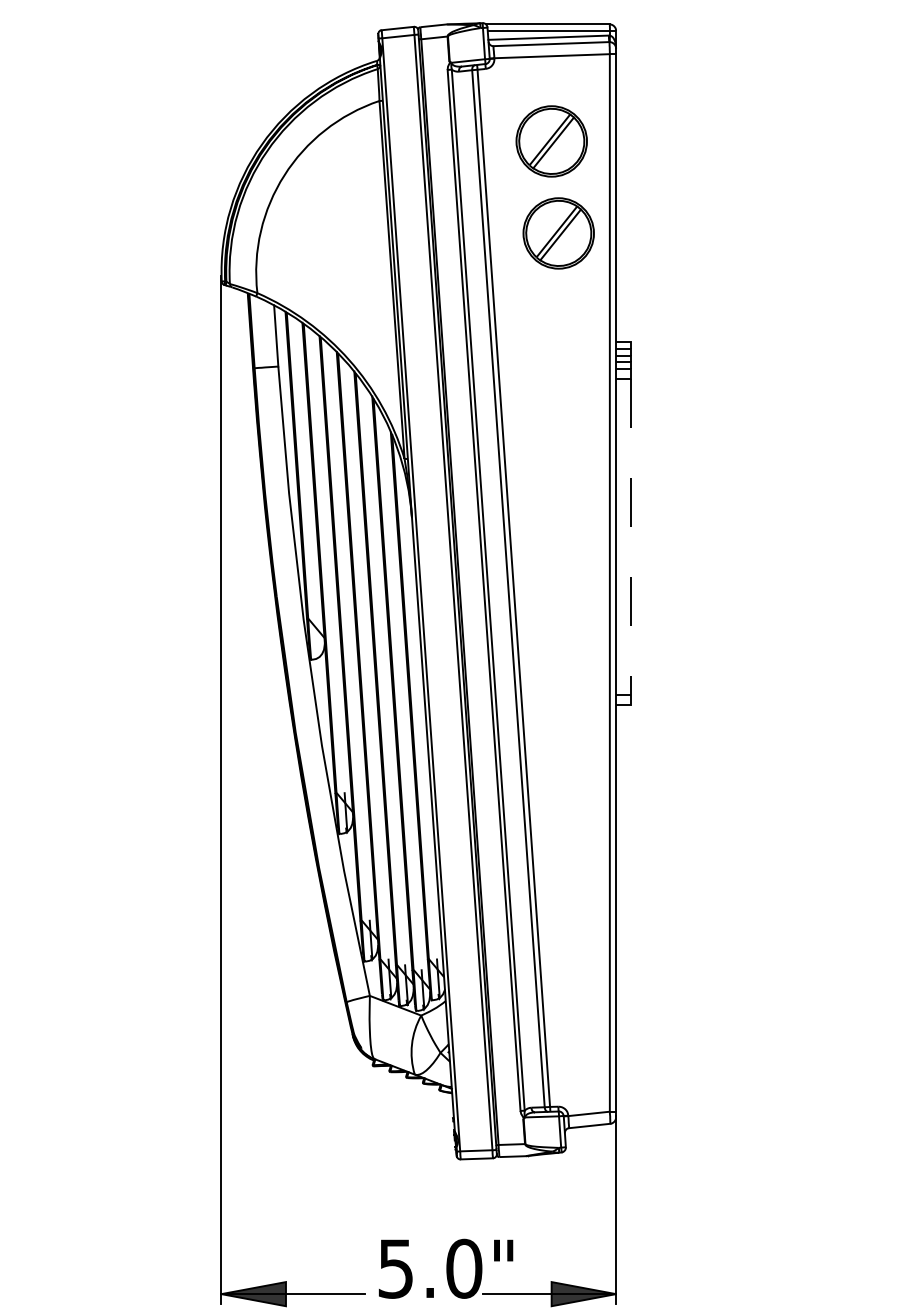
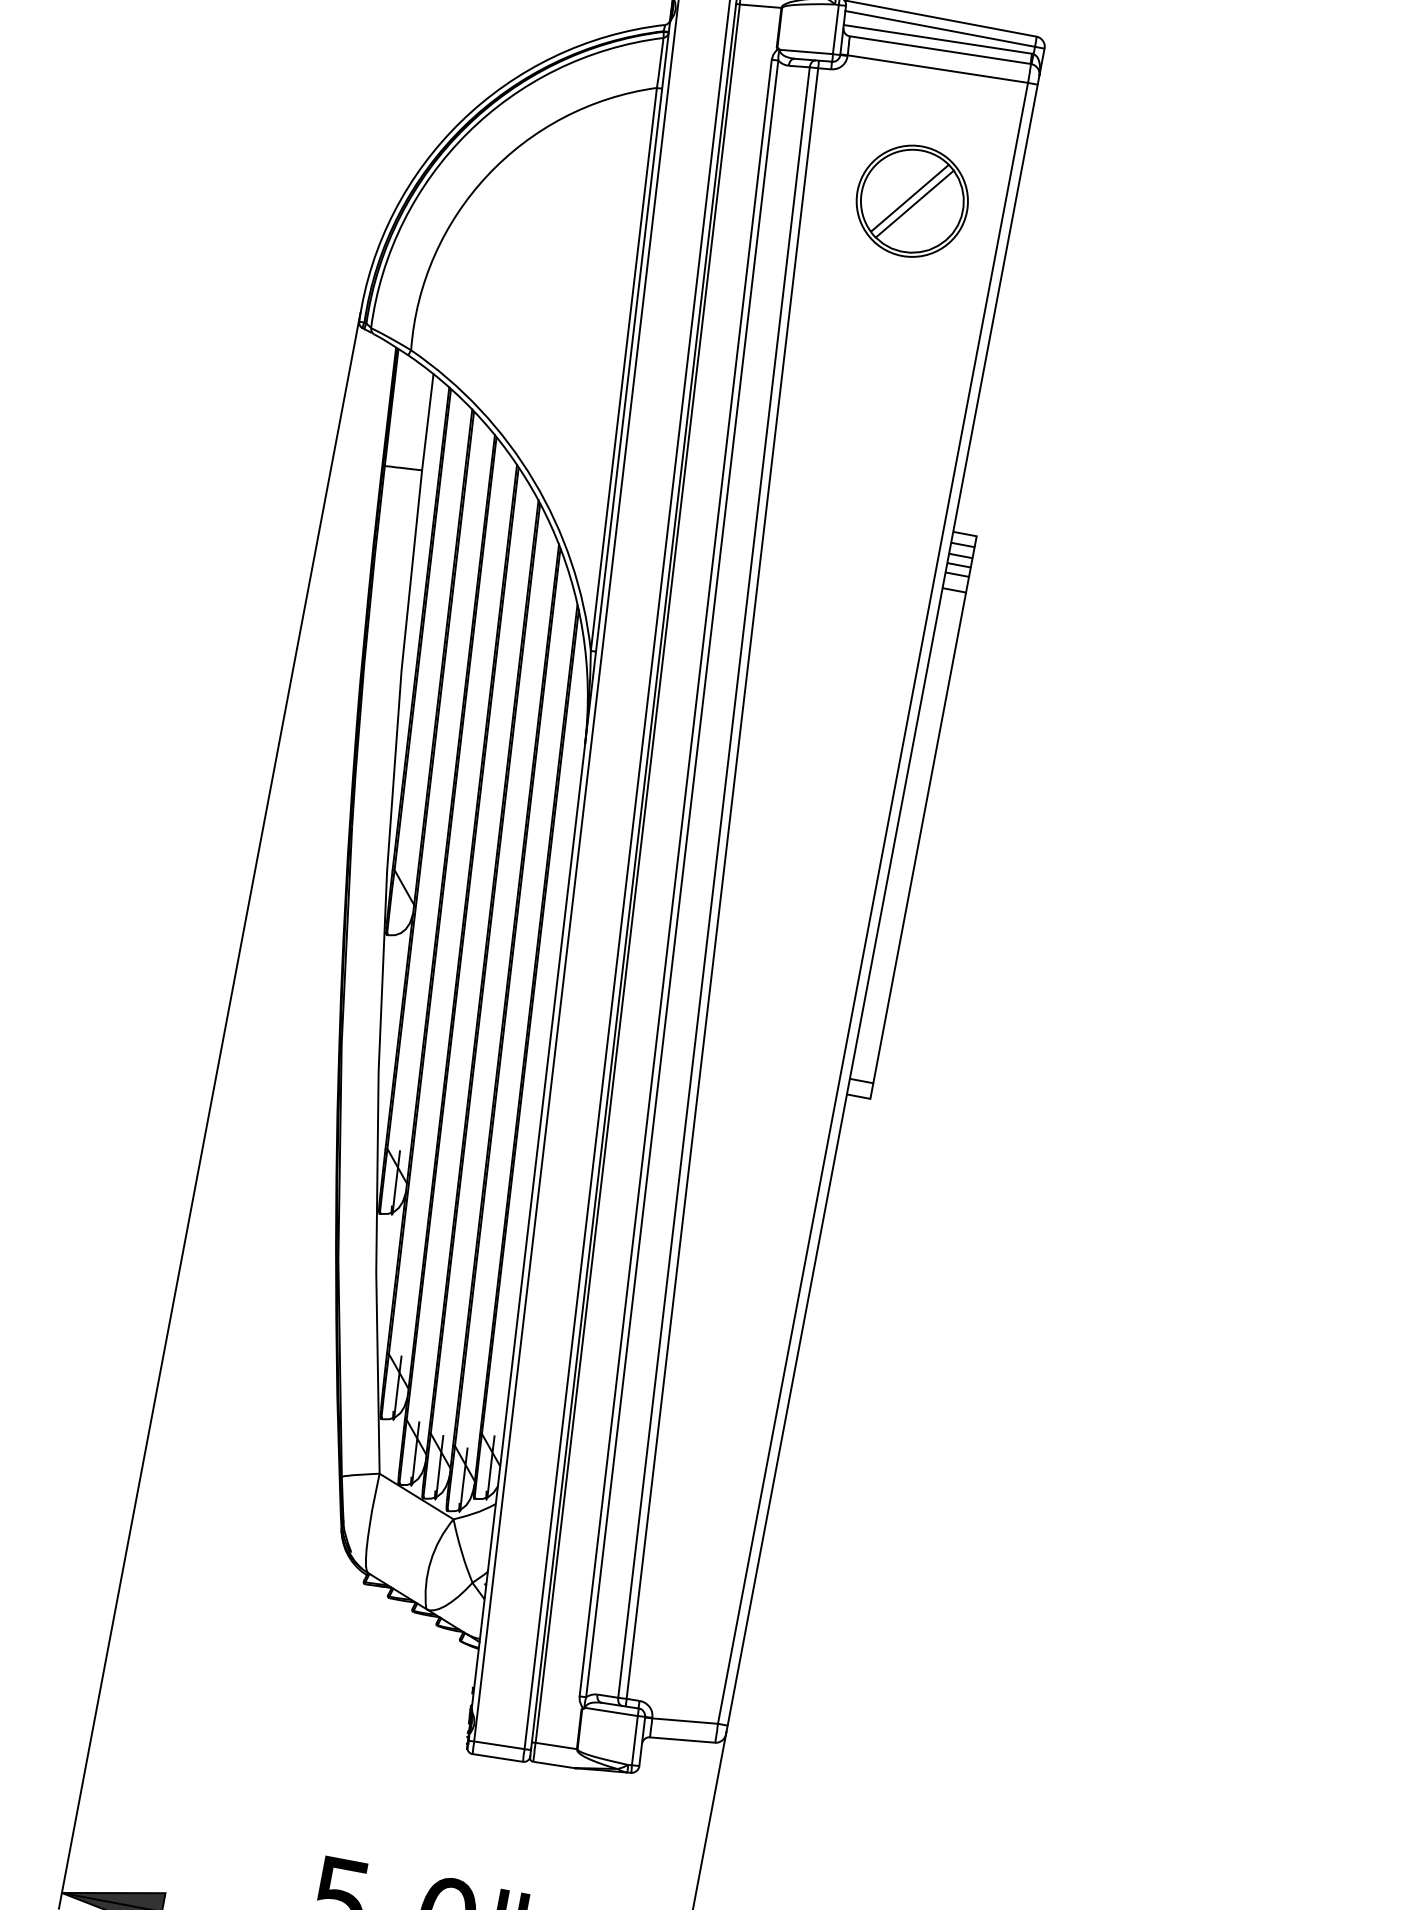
part: (558, 233) -> (895, 346), removed
line: (631, 545) -> (917, 851), dashed -> solid

